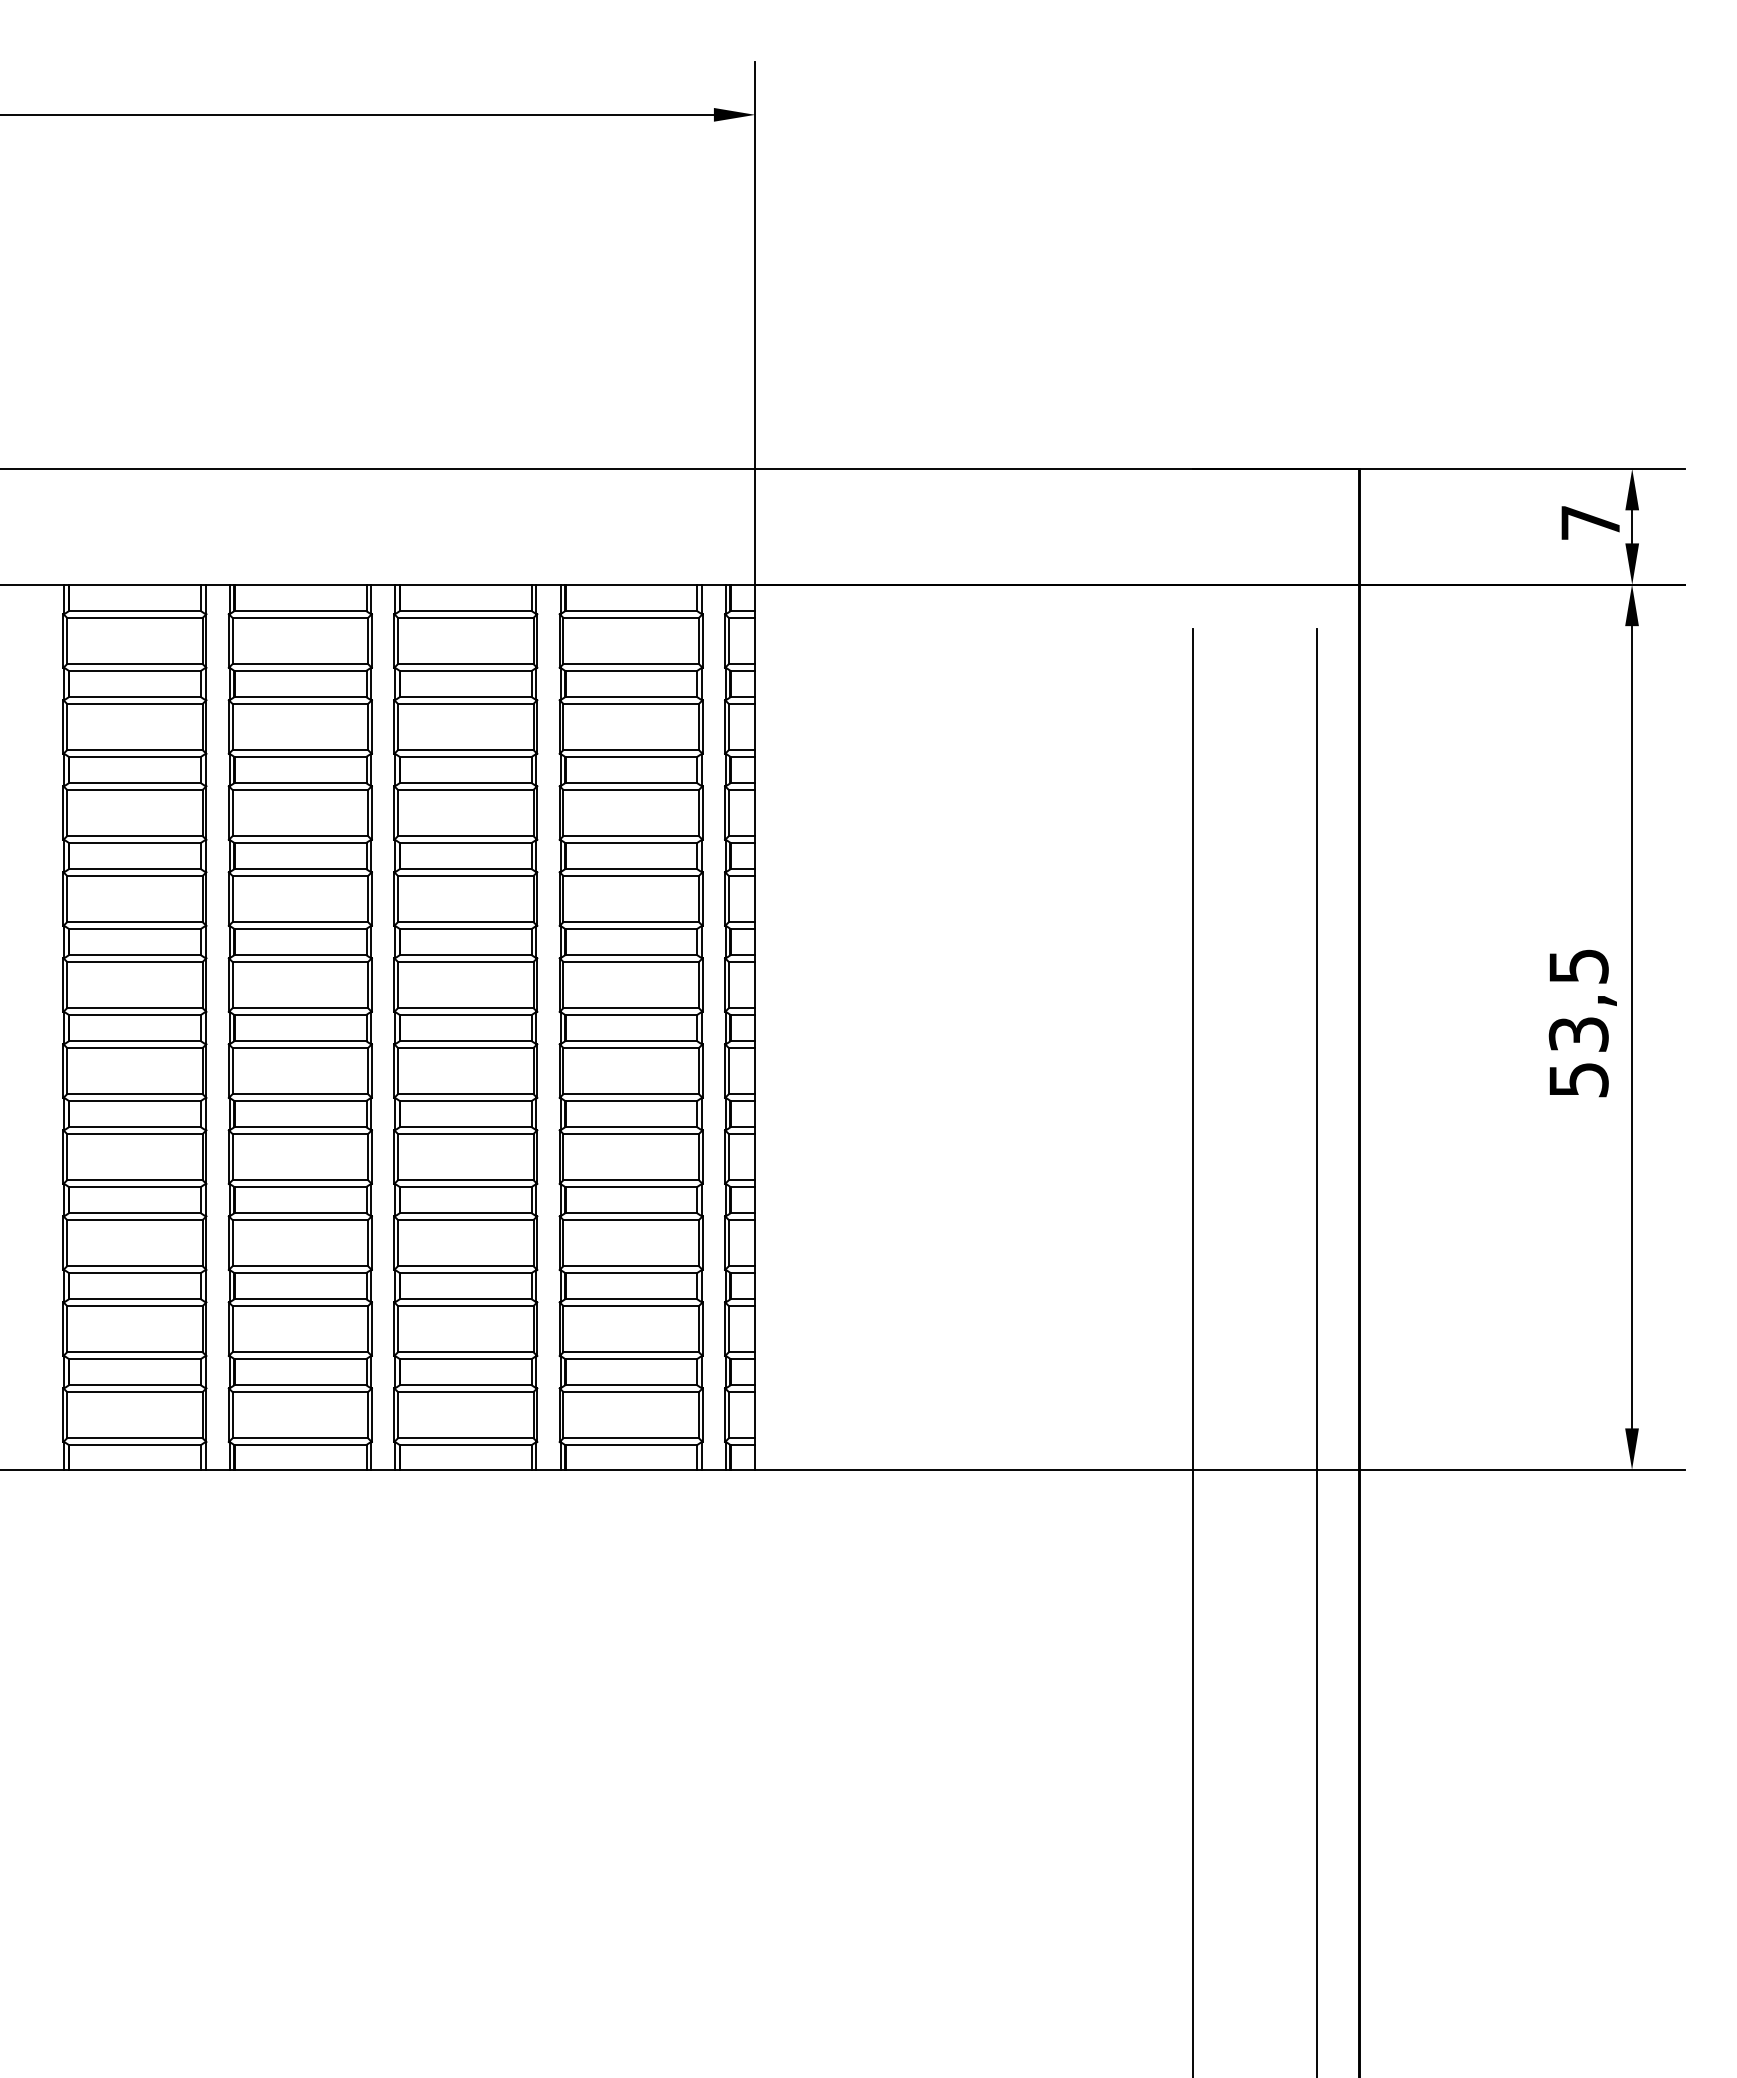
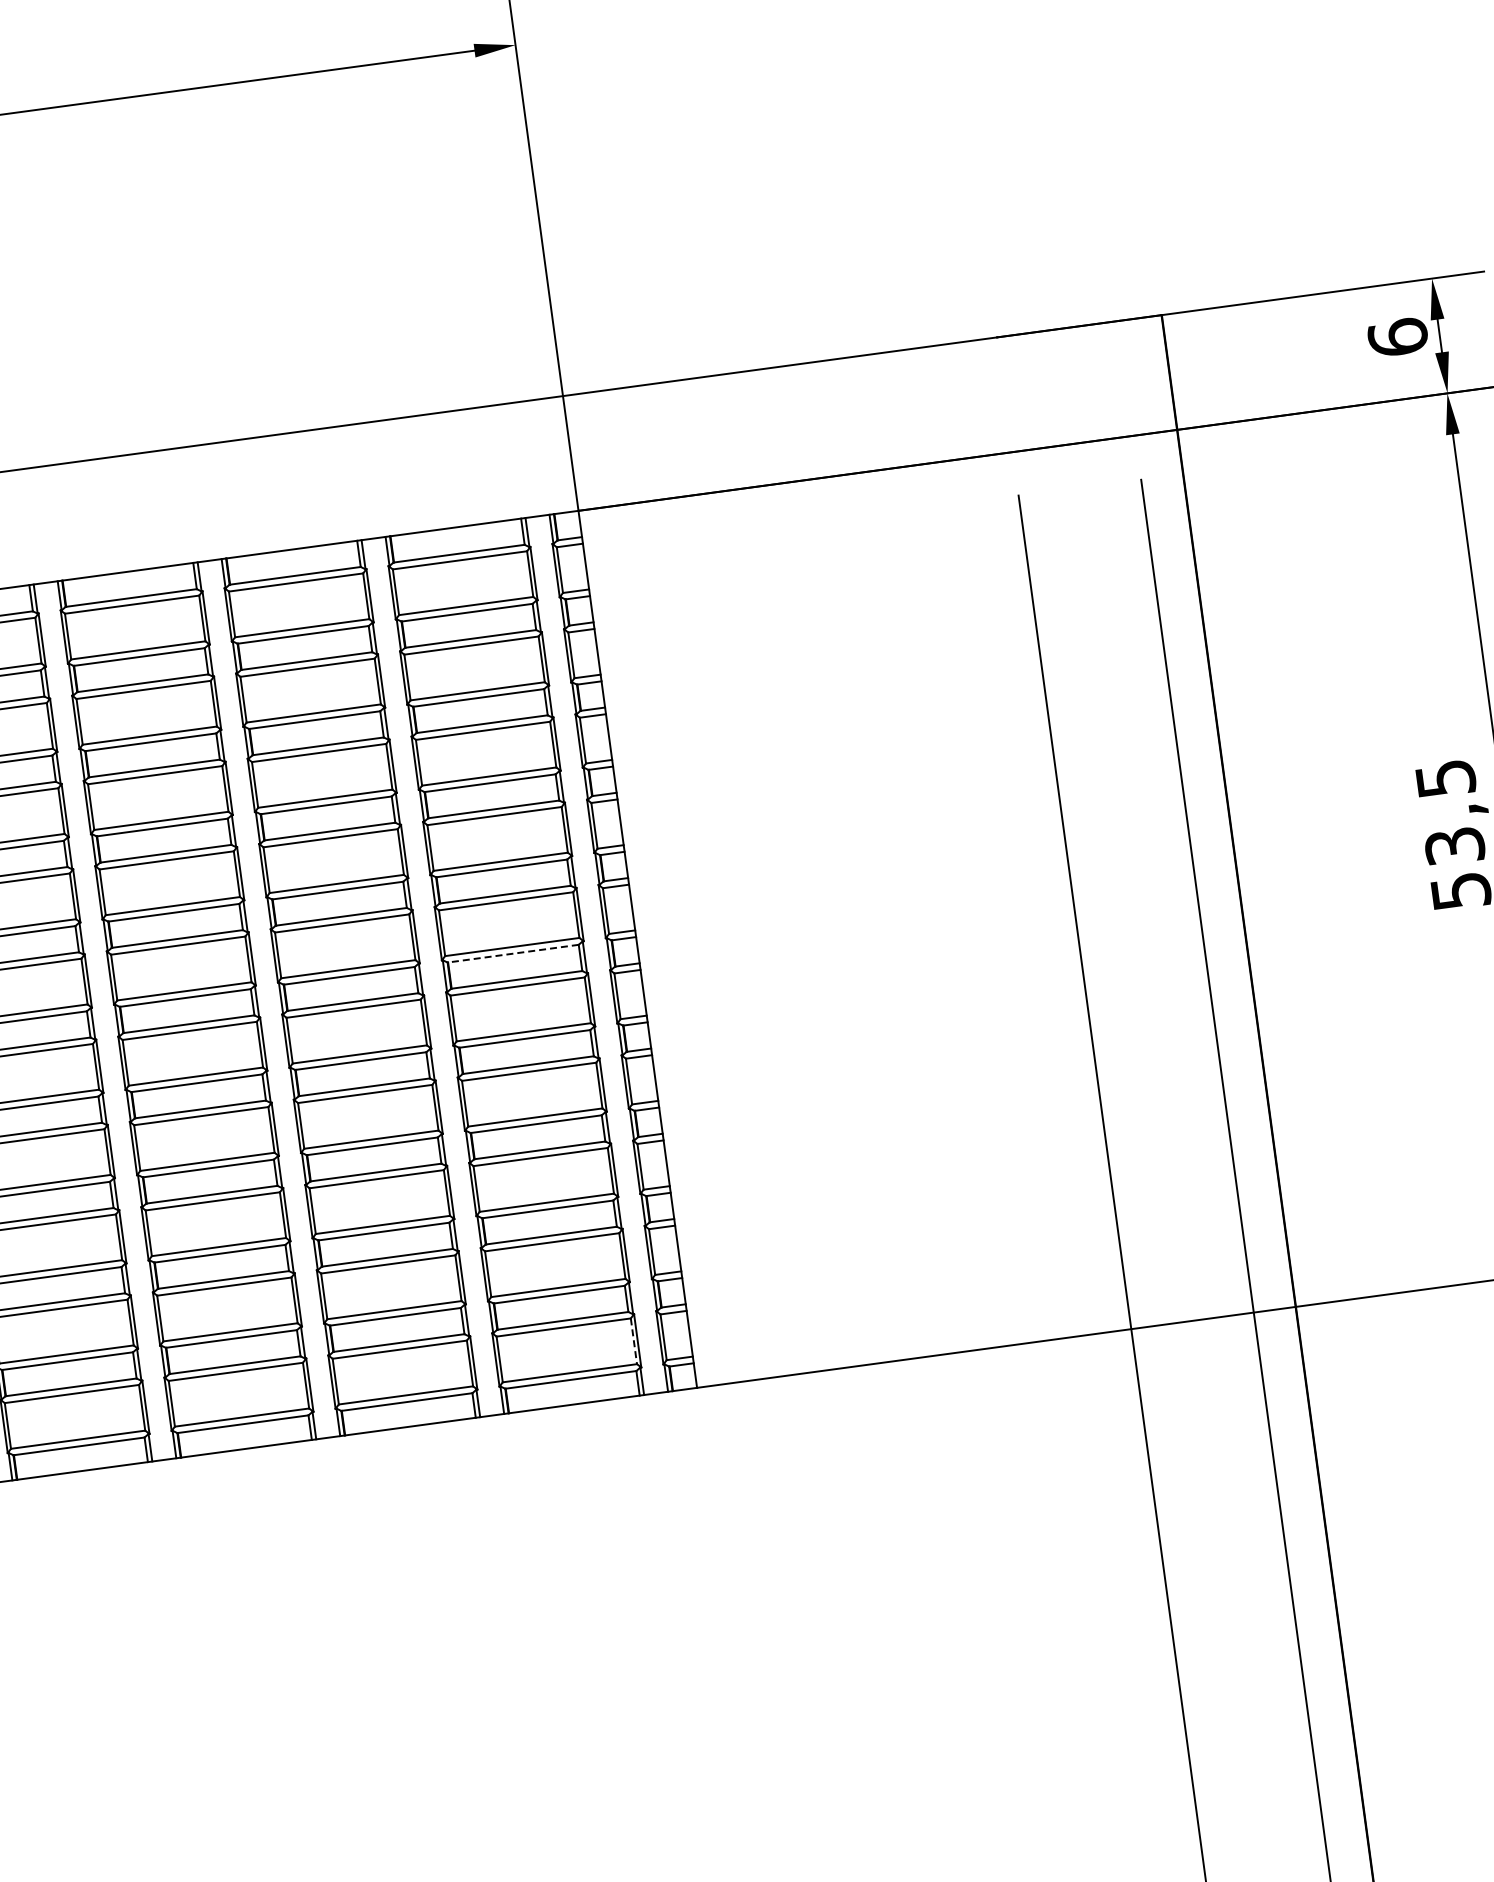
text: (1590, 522) -> (1397, 337), 7 -> 6
line: (630, 1014) -> (512, 953), solid -> dashed
line: (698, 1415) -> (633, 1341), solid -> dashed

